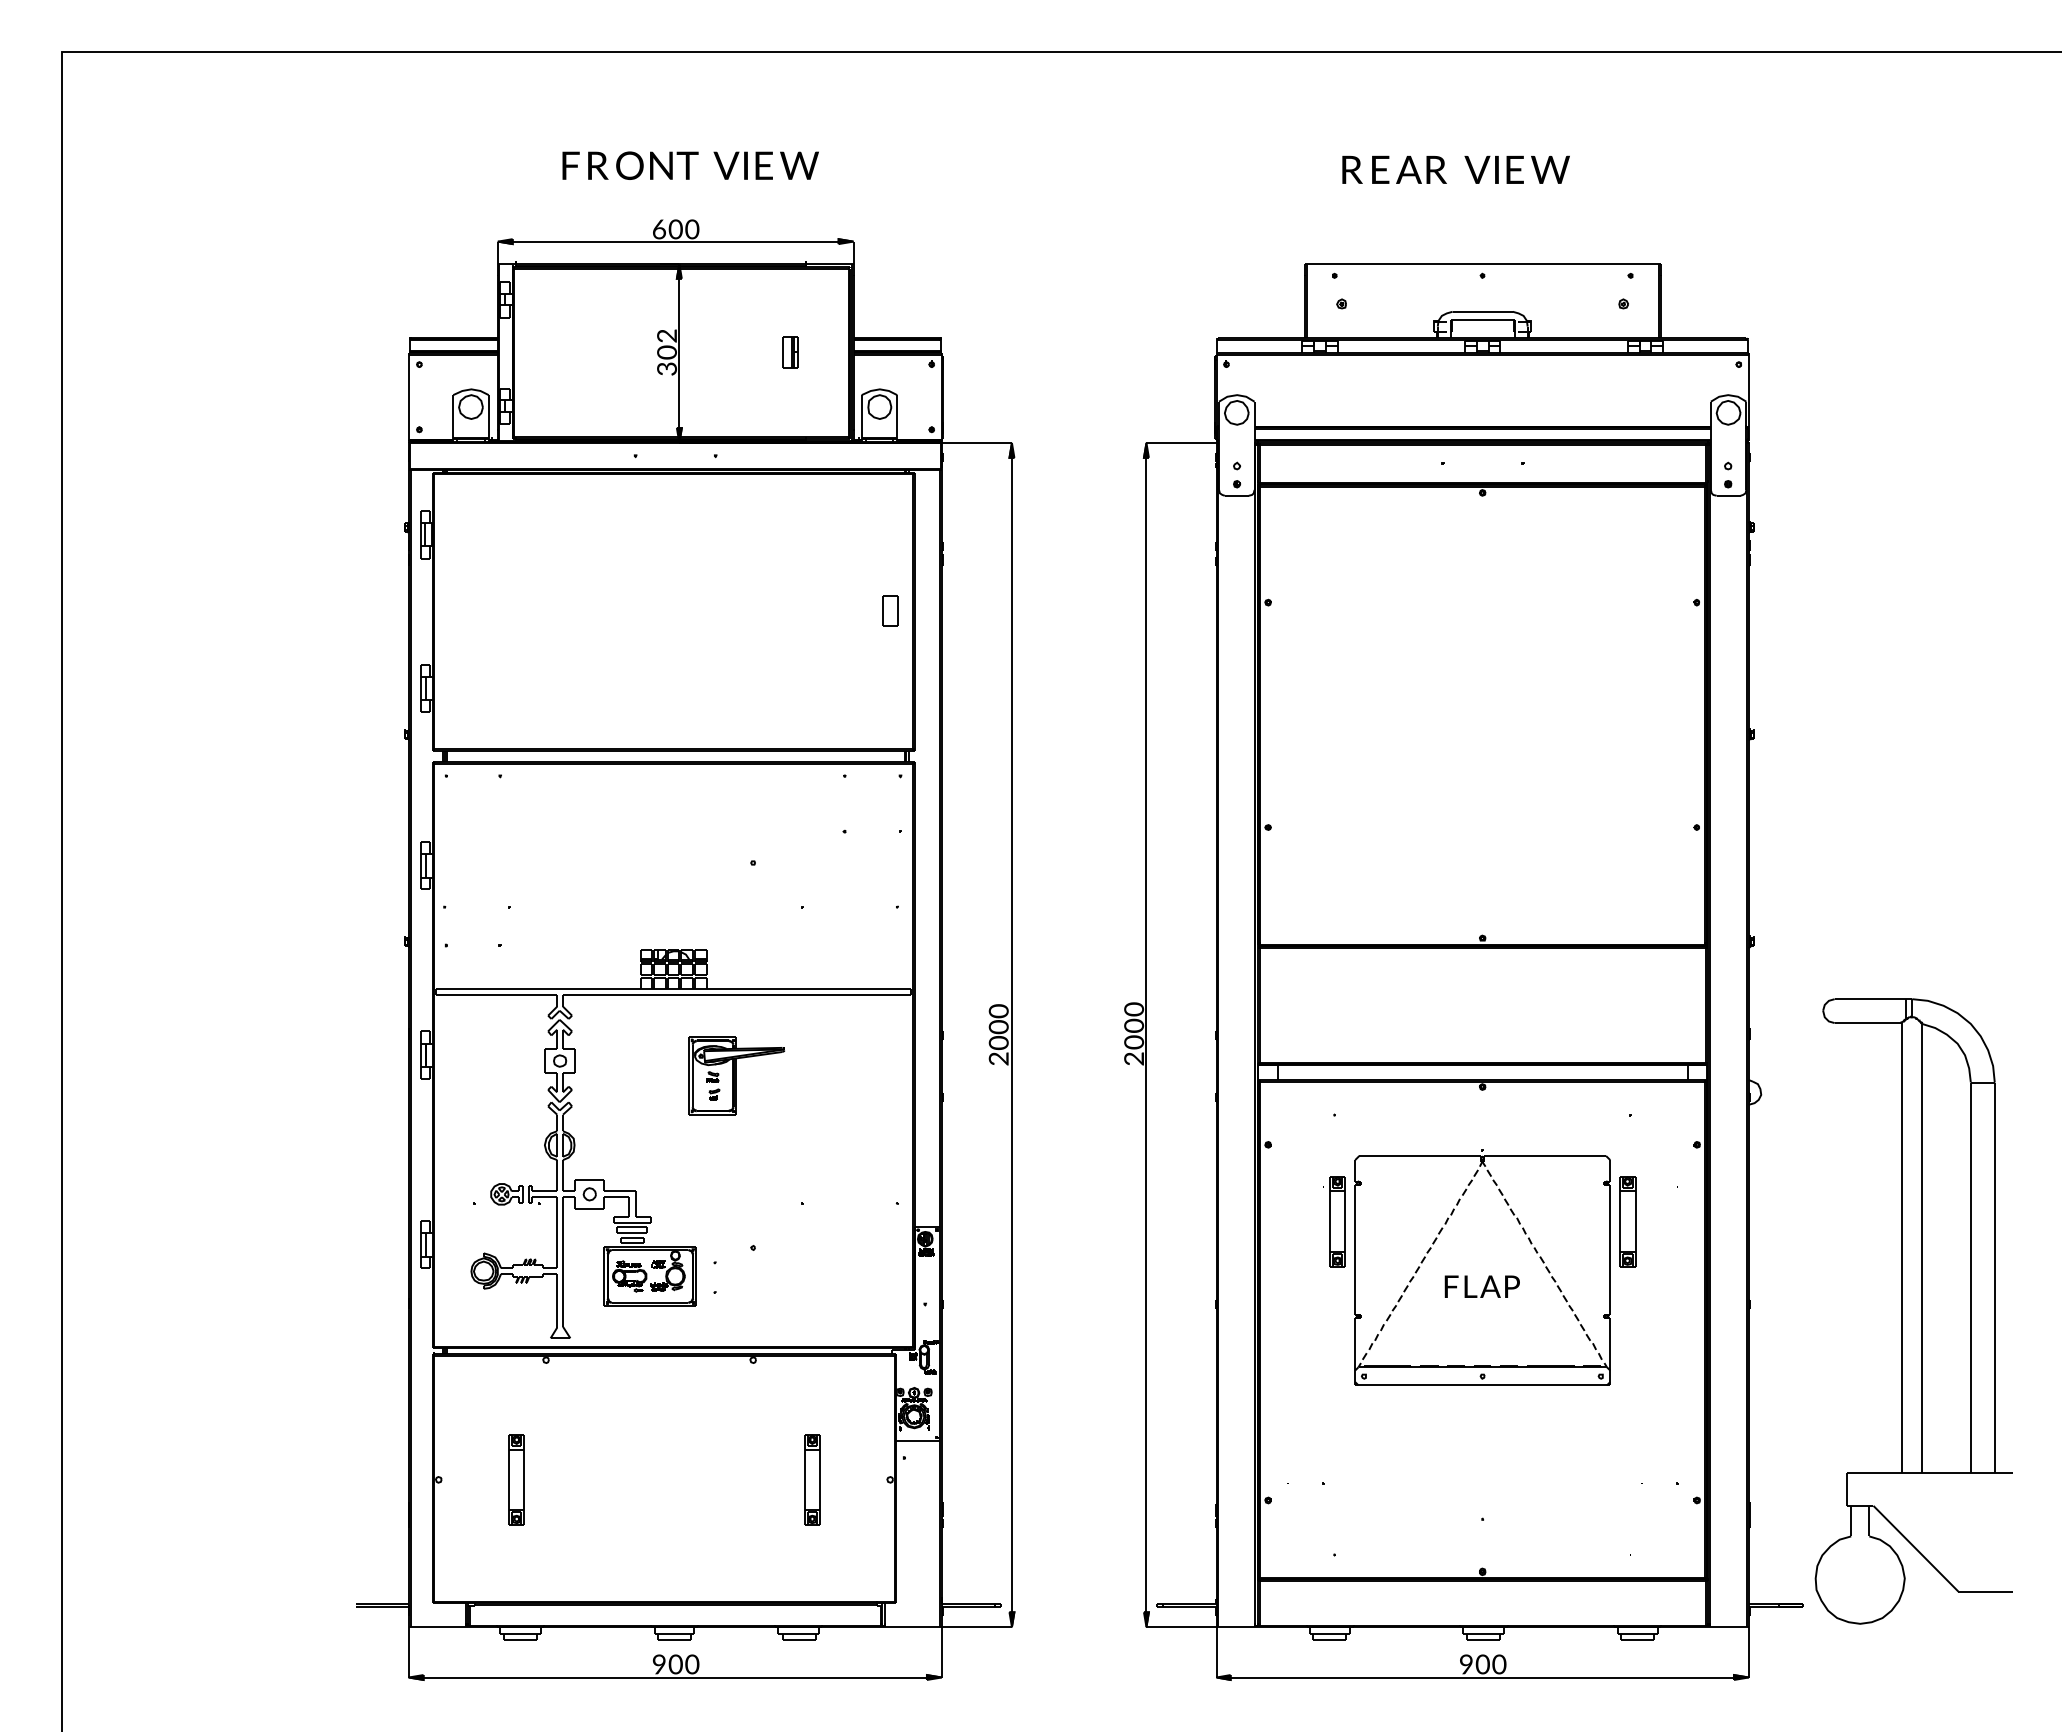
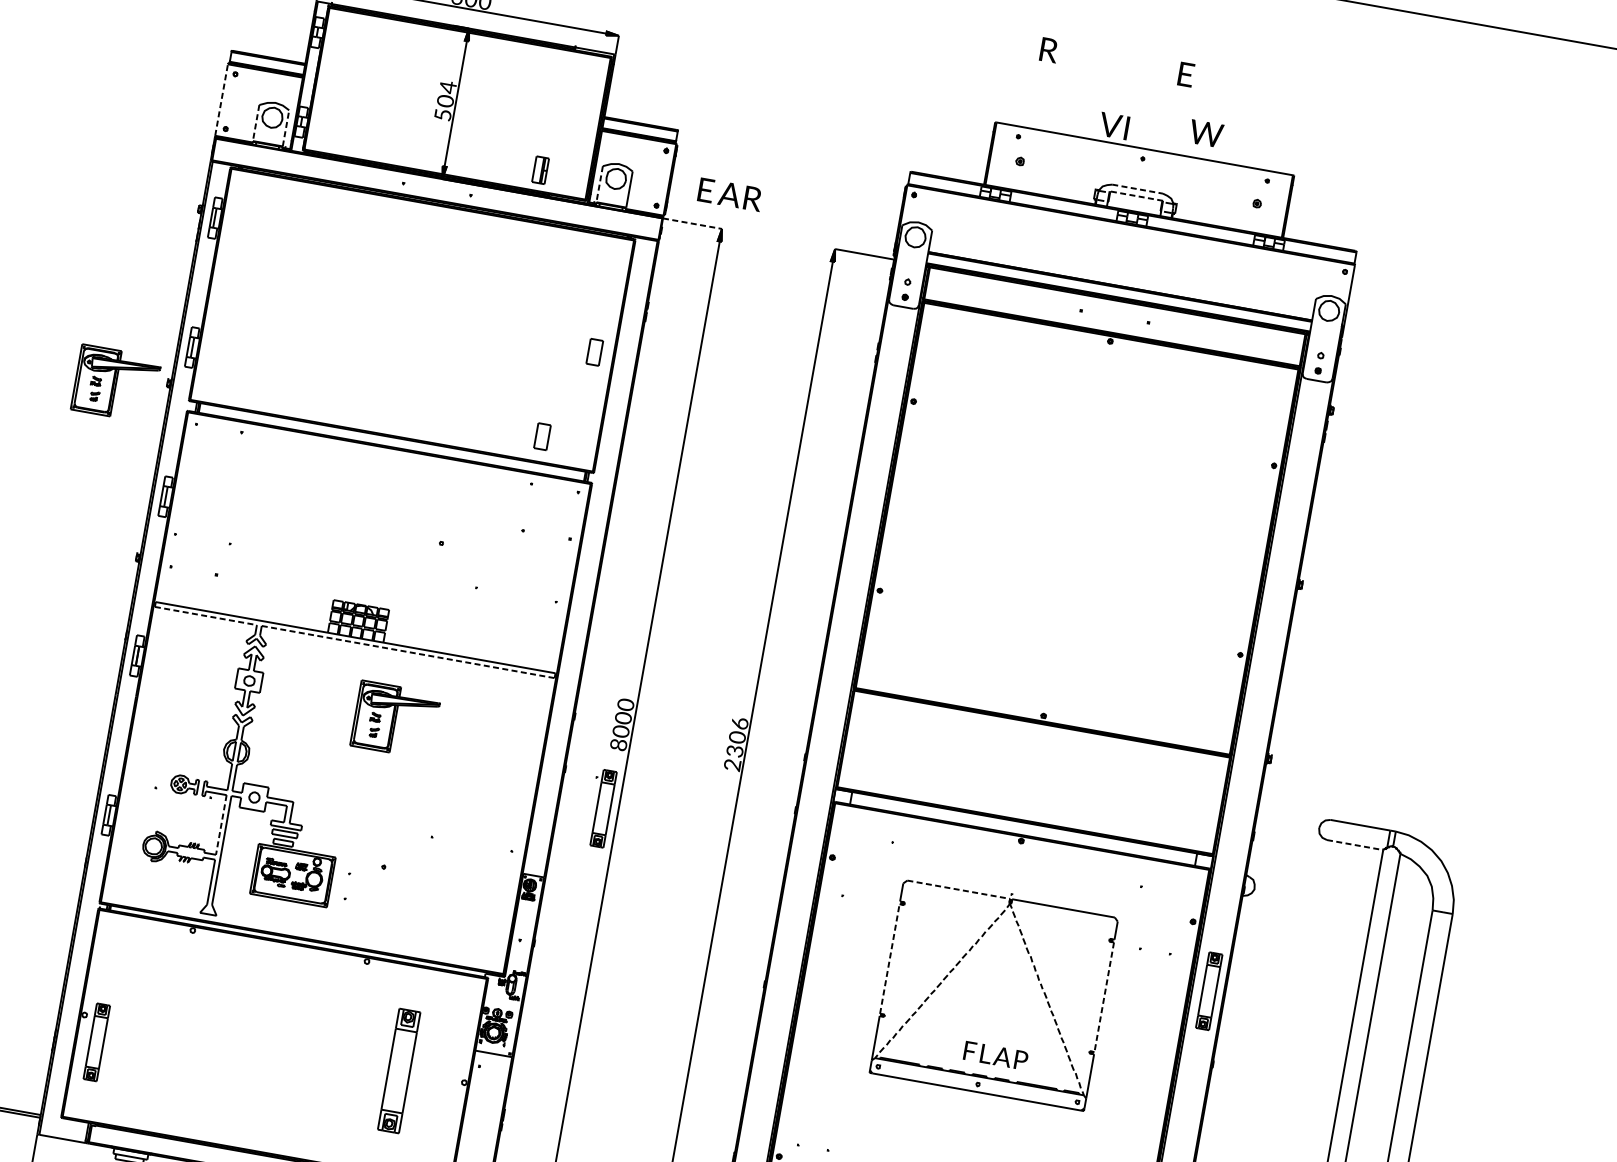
text: (1409, 169) -> (730, 194), moved
text: (1481, 169) -> (1113, 125), moved
text: (1550, 169) -> (1206, 133), moved
line: (1483, 311) -> (1138, 189), solid -> dashed
line: (1482, 320) -> (1136, 196), solid -> dashed
text: (666, 335) -> (447, 86), 2 -> 4
part: (790, 352) -> (540, 170), moved
text: (666, 368) -> (442, 114), 3 -> 5
line: (408, 396) -> (221, 99), solid -> dashed
line: (488, 416) -> (285, 128), solid -> dashed
line: (453, 417) -> (256, 123), solid -> dashed
line: (861, 417) -> (599, 184), solid -> dashed
line: (977, 442) -> (693, 223), solid -> dashed
part: (847, 718) -> (542, 436), added
part: (345, 745) -> (116, 383), added
line: (496, 995) -> (205, 616), solid -> dashed
line: (737, 995) -> (408, 652), solid -> dashed
text: (1133, 1009) -> (739, 723), 0 -> 6
line: (1868, 1023) -> (1355, 845), solid -> dashed
text: (1133, 1042) -> (734, 751), 0 -> 3
text: (999, 1058) -> (619, 744), 2000 -> 8000
line: (1420, 1155) -> (958, 889), solid -> dashed
part: (1334, 1221) -> (601, 808), moved
part: (1627, 1221) -> (1208, 991), moved
line: (557, 1233) -> (221, 825), solid -> dashed
line: (1355, 1249) -> (890, 958), solid -> dashed
line: (1610, 1250) -> (1104, 997), solid -> dashed
text: (1481, 1286) -> (995, 1055), moved
part: (516, 1479) -> (96, 1042), moved
part: (812, 1479) -> (399, 1070), size x1.6

